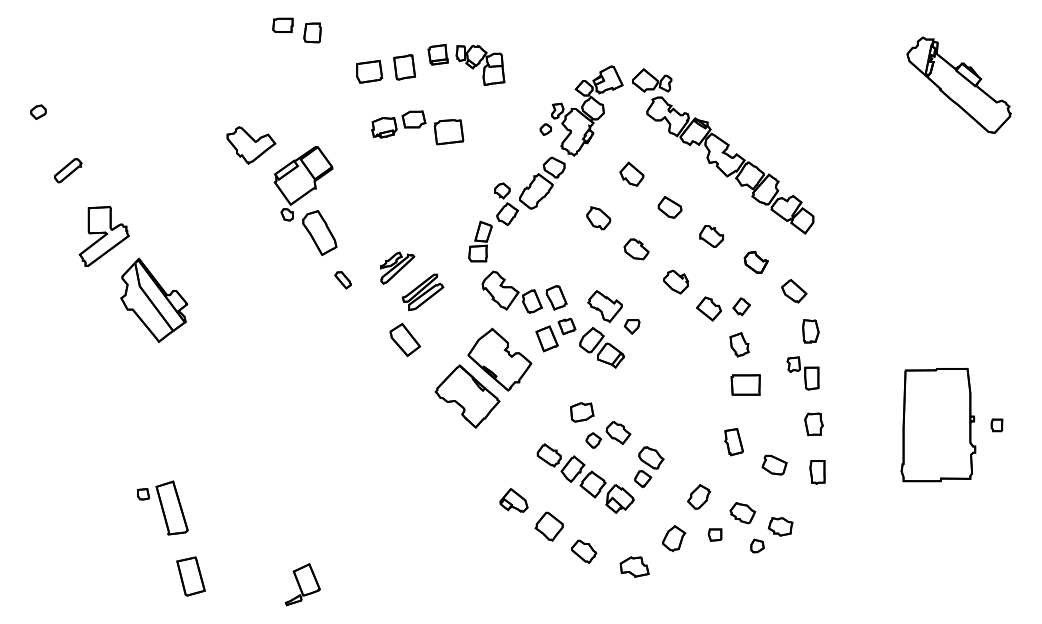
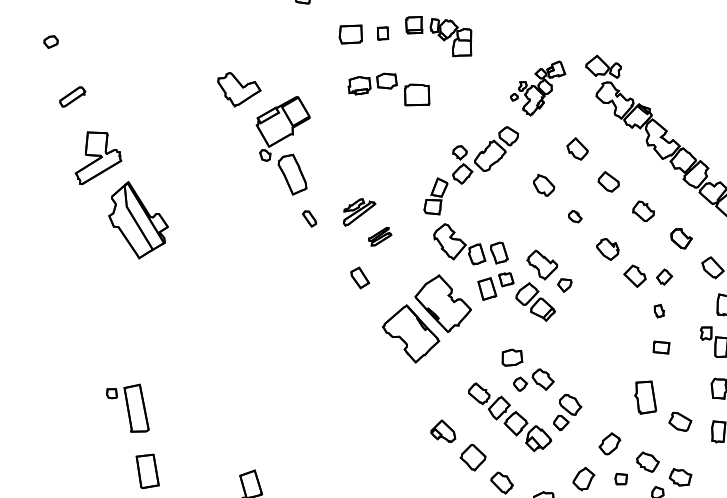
part: (404, 67) -> (382, 33), size x0.6
part: (581, 110) -> (537, 87), size x0.7
part: (636, 249) -> (575, 216), size x0.6
part: (422, 292) -> (379, 236), size x0.6
part: (405, 340) -> (360, 278), size x0.7
part: (739, 344) -> (659, 310), size x0.6
part: (745, 384) -> (661, 347), size x0.6
part: (733, 442) -> (645, 398), size x1.4

